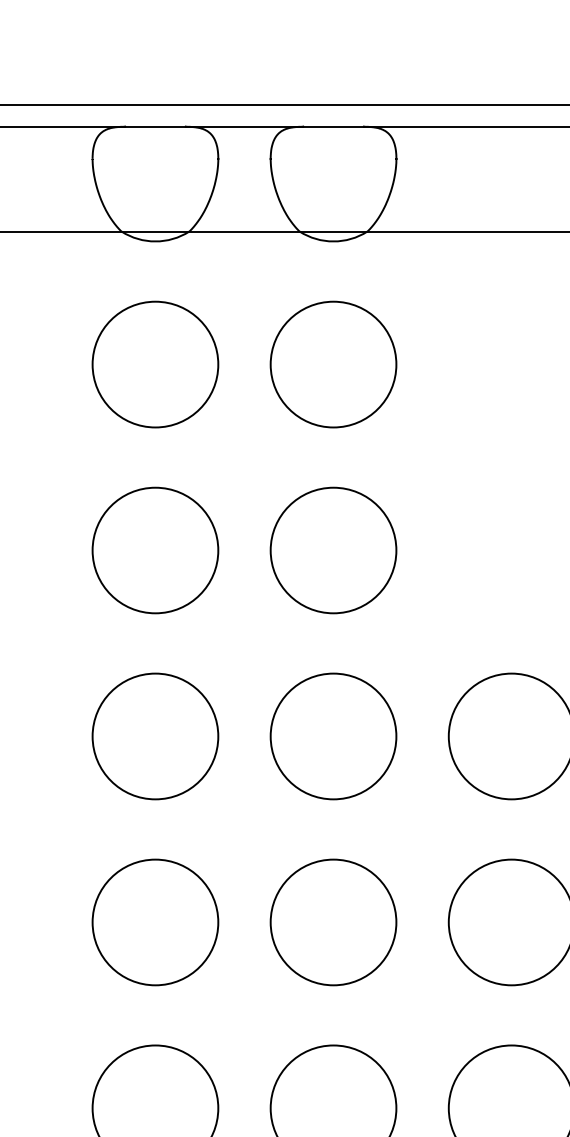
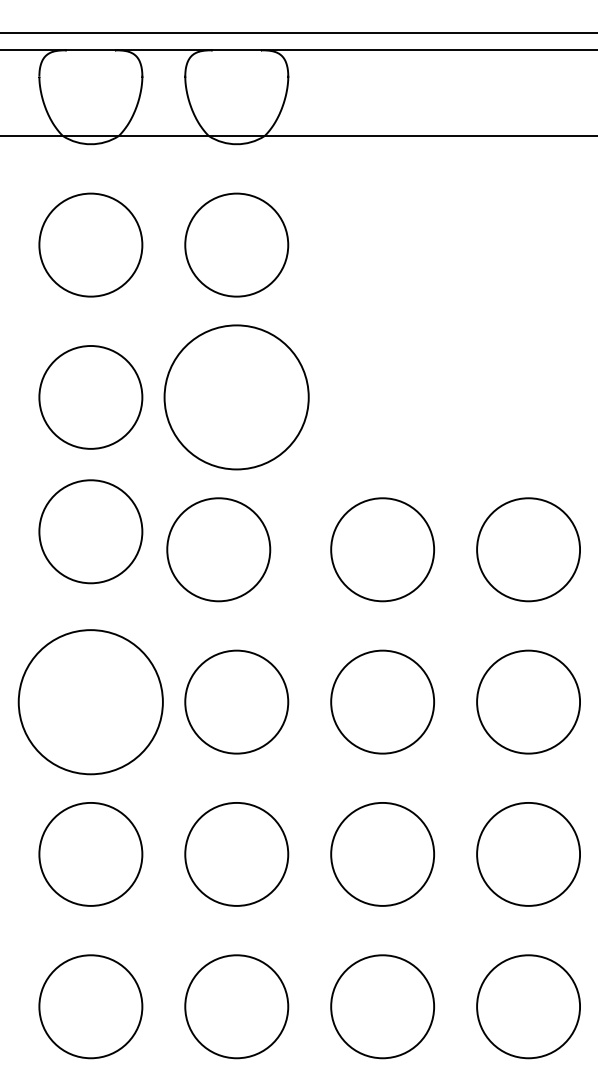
part: (333, 550) -> (236, 397), size x1.4
part: (154, 736) -> (90, 531), moved
part: (333, 736) -> (218, 549), moved
part: (154, 921) -> (90, 701), size x1.4

